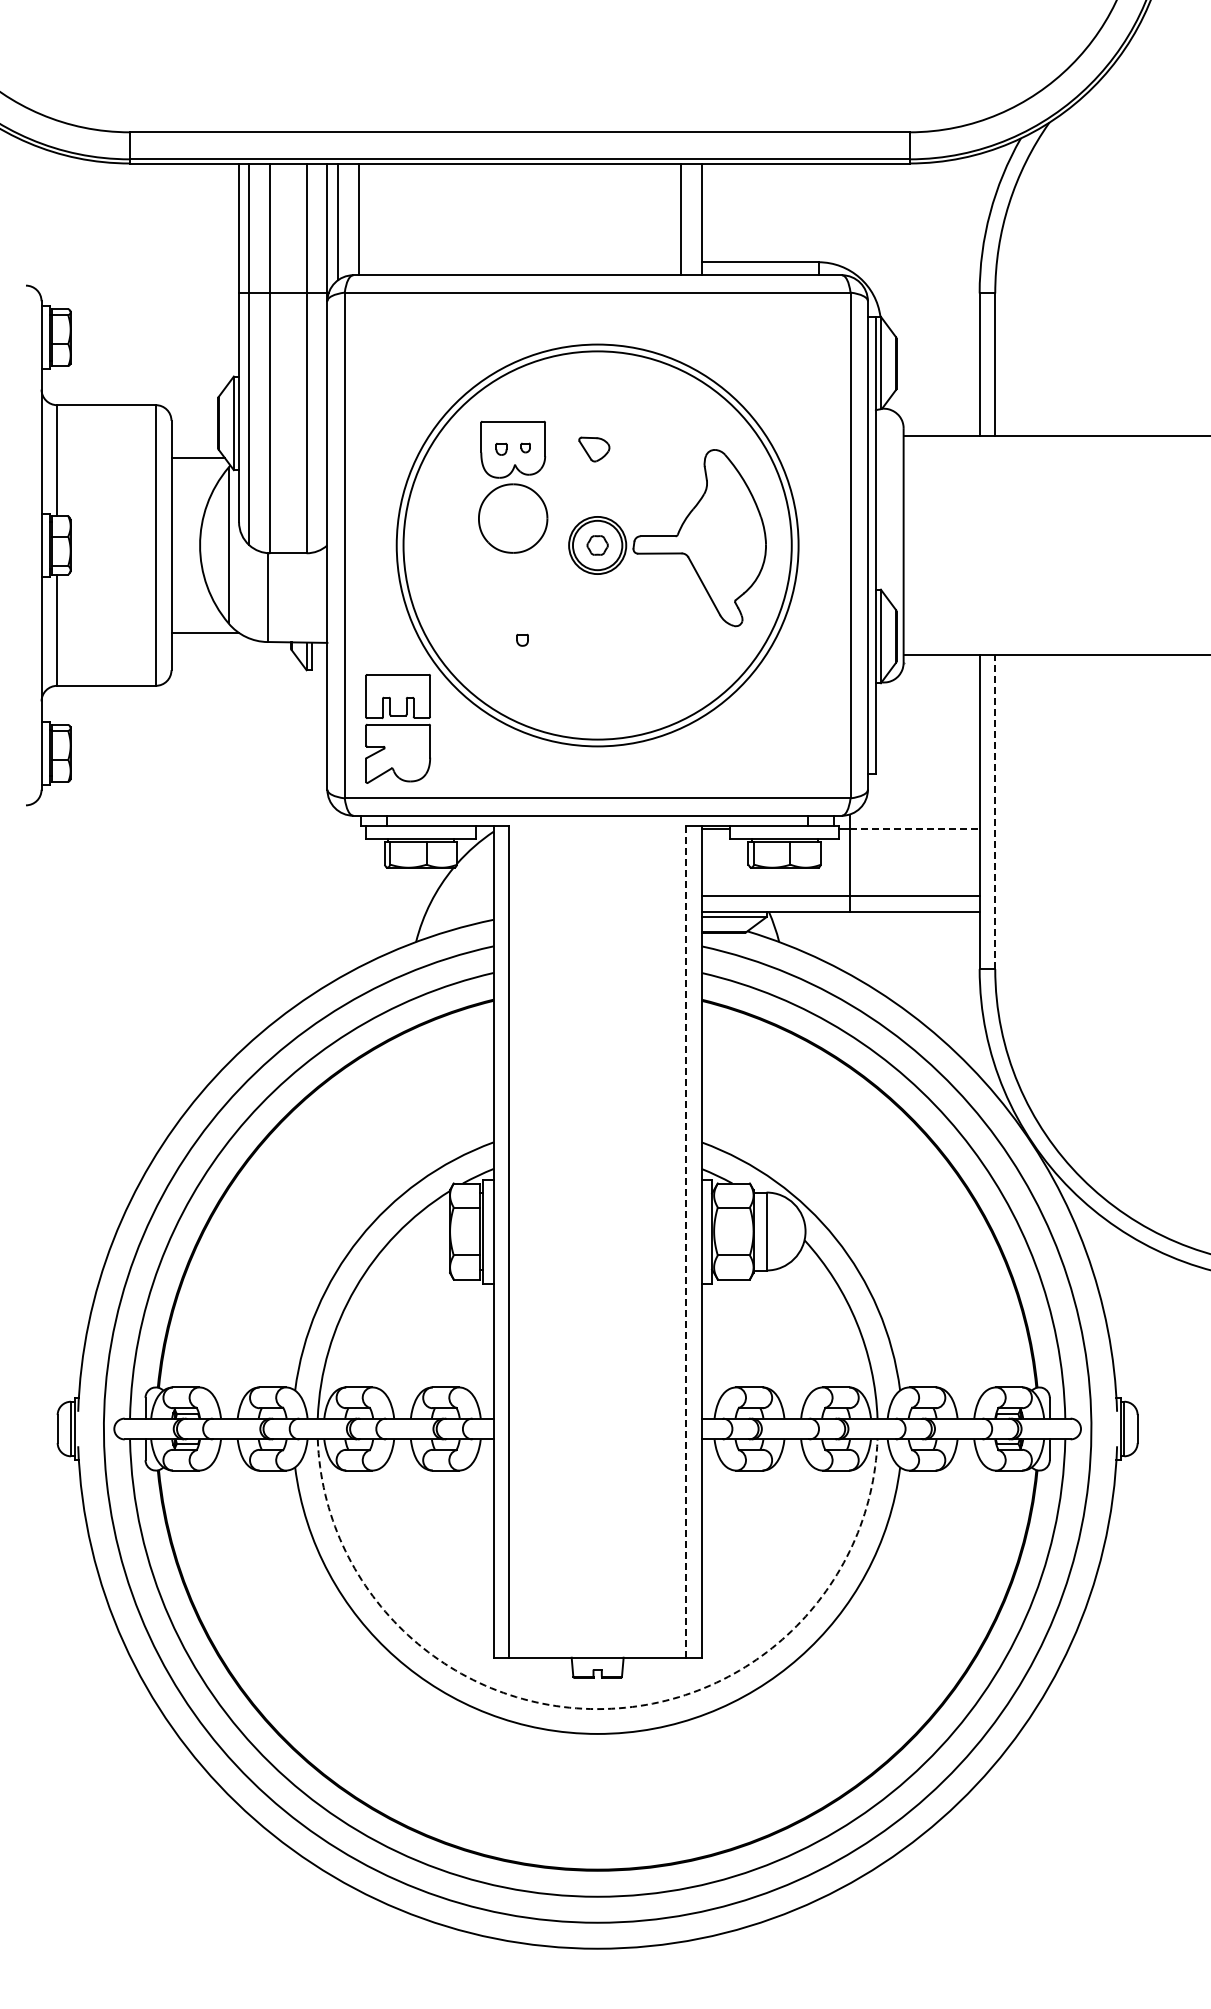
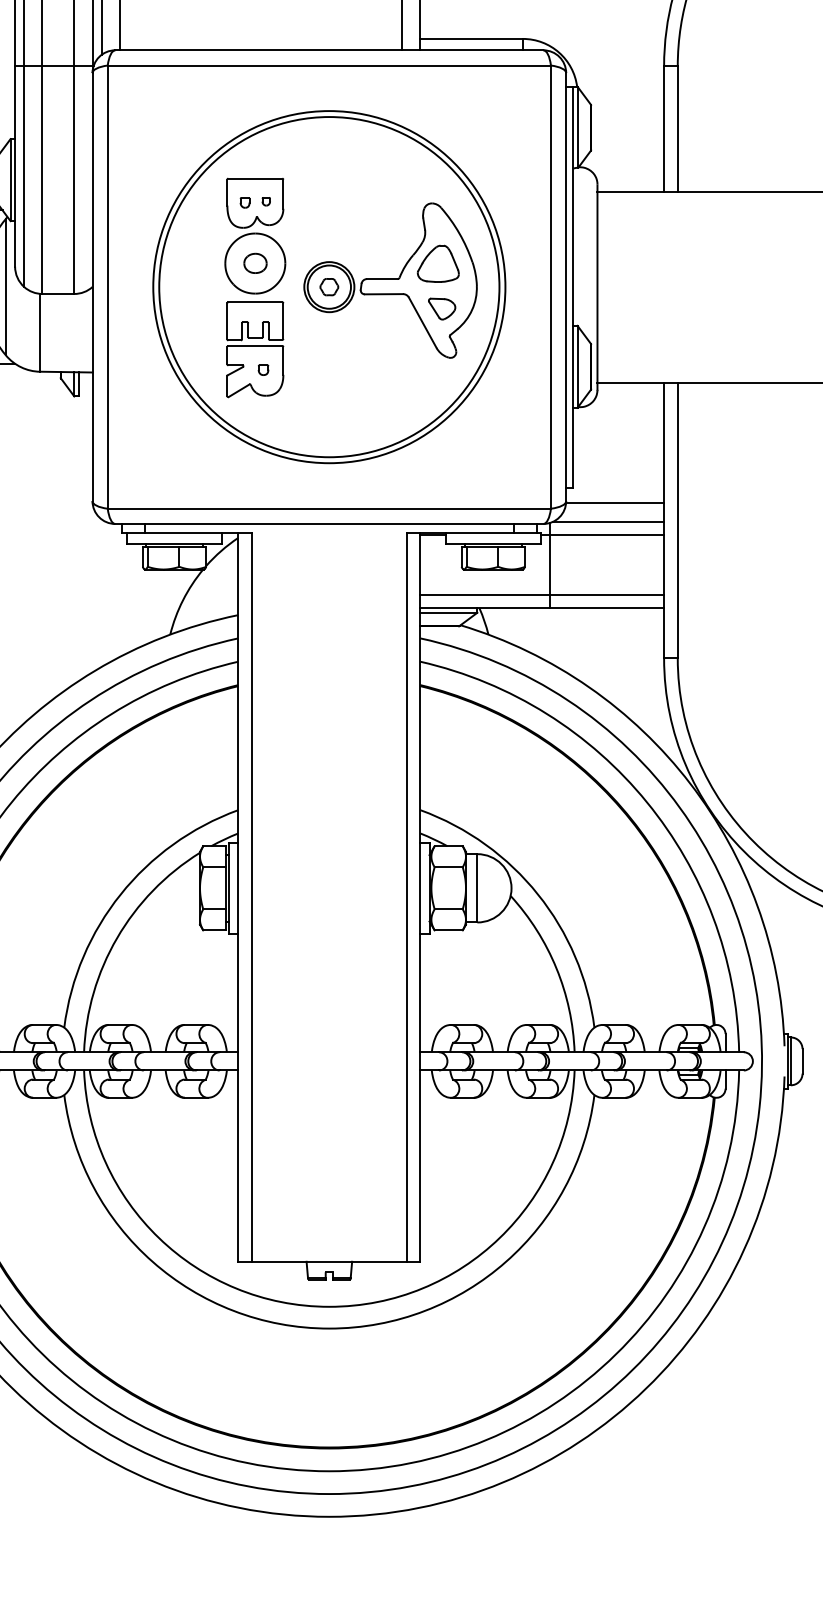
part: (594, 449) -> (442, 309), moved
part: (513, 518) -> (255, 263), added
part: (721, 518) -> (437, 263), added
part: (398, 728) -> (255, 349), moved
line: (923, 792) -> (614, 503), added
line: (995, 811) -> (677, 520), dashed -> solid
line: (916, 813) -> (608, 521), added
line: (914, 828) -> (607, 535), dashed -> solid
line: (686, 1241) -> (407, 897), dashed -> solid
arc: (597, 1709) -> (329, 1307), dashed -> solid

